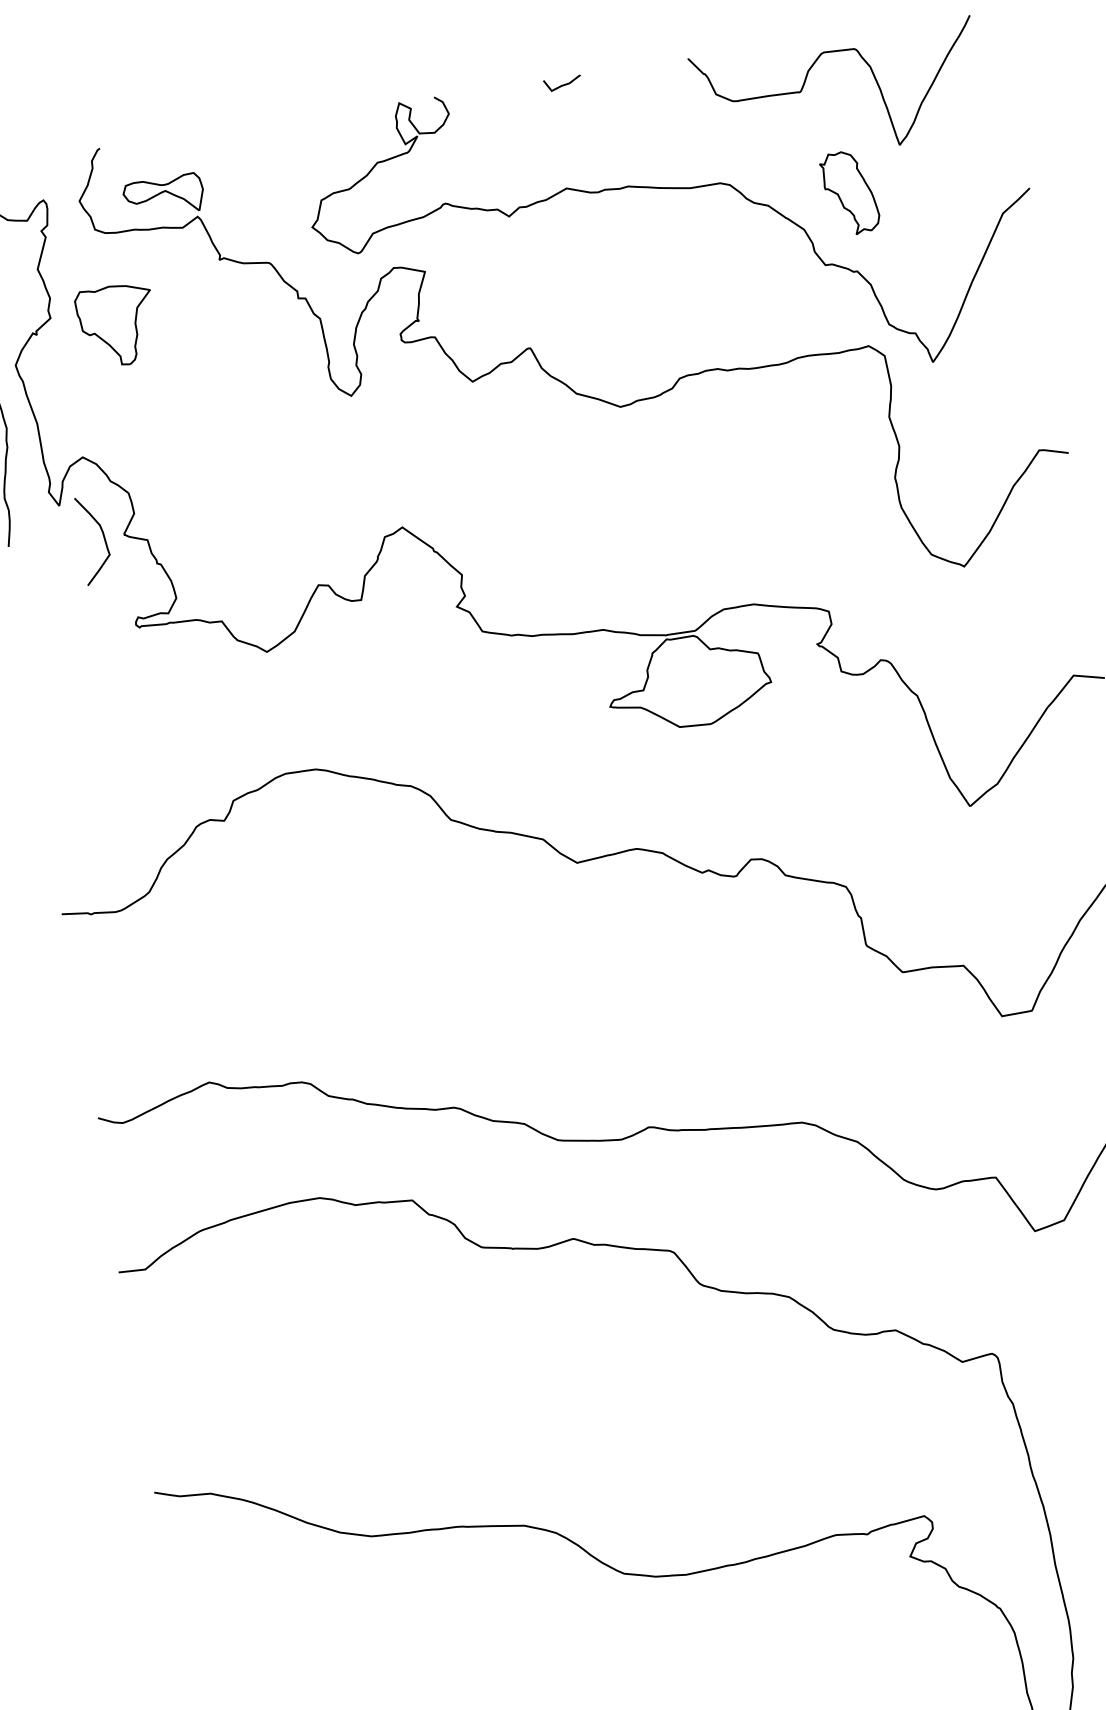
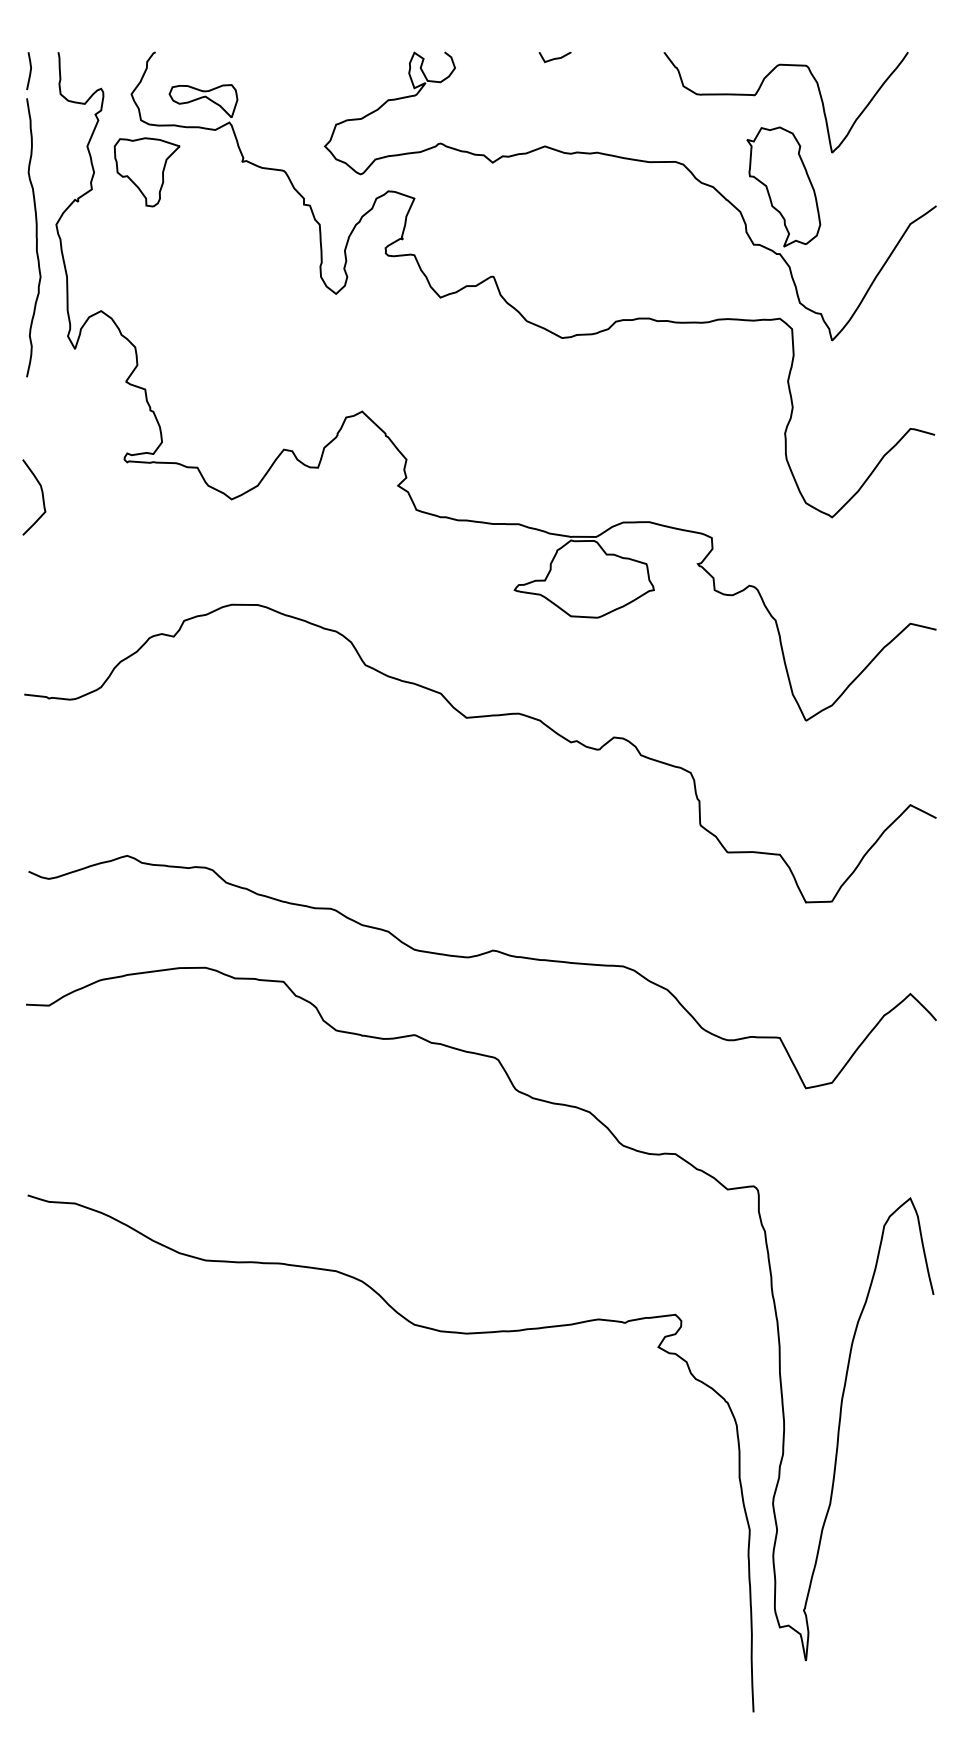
part: (849, 192) -> (783, 186), size x1.67
part: (116, 326) -> (146, 172), moved
curve: (102, 535) -> (41, 494), moved

